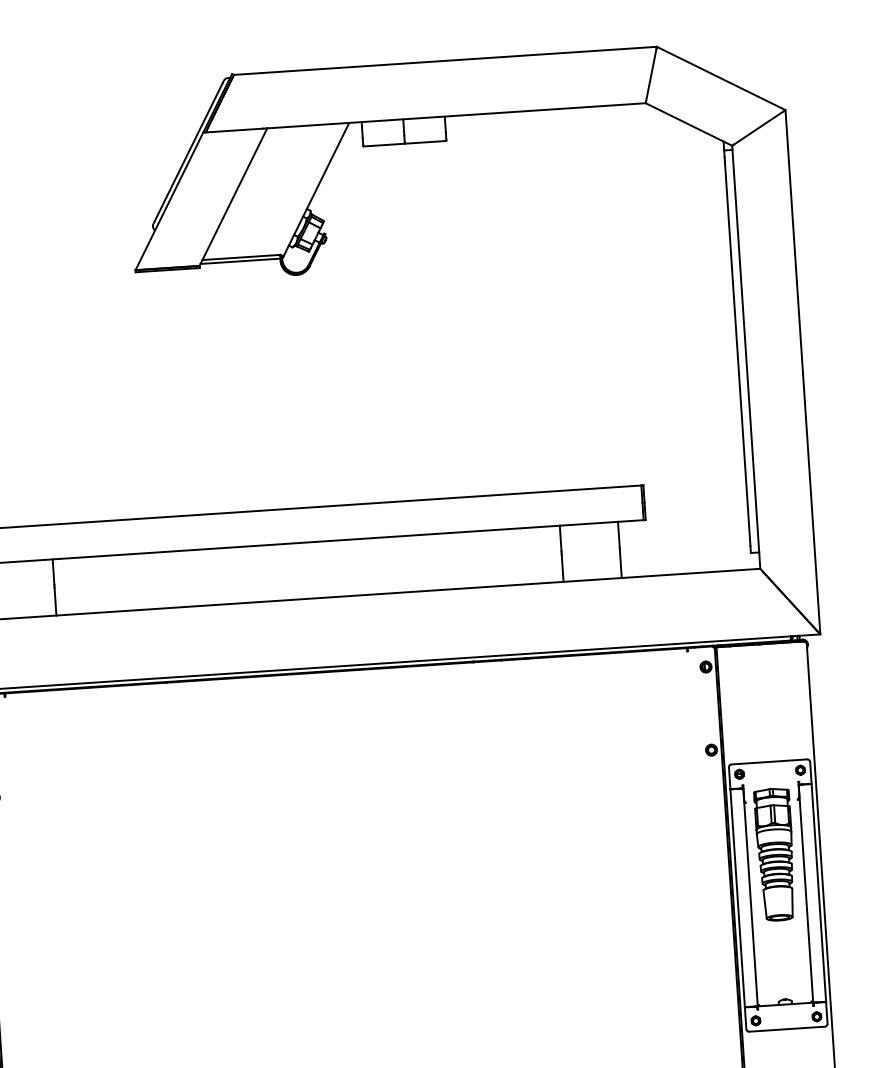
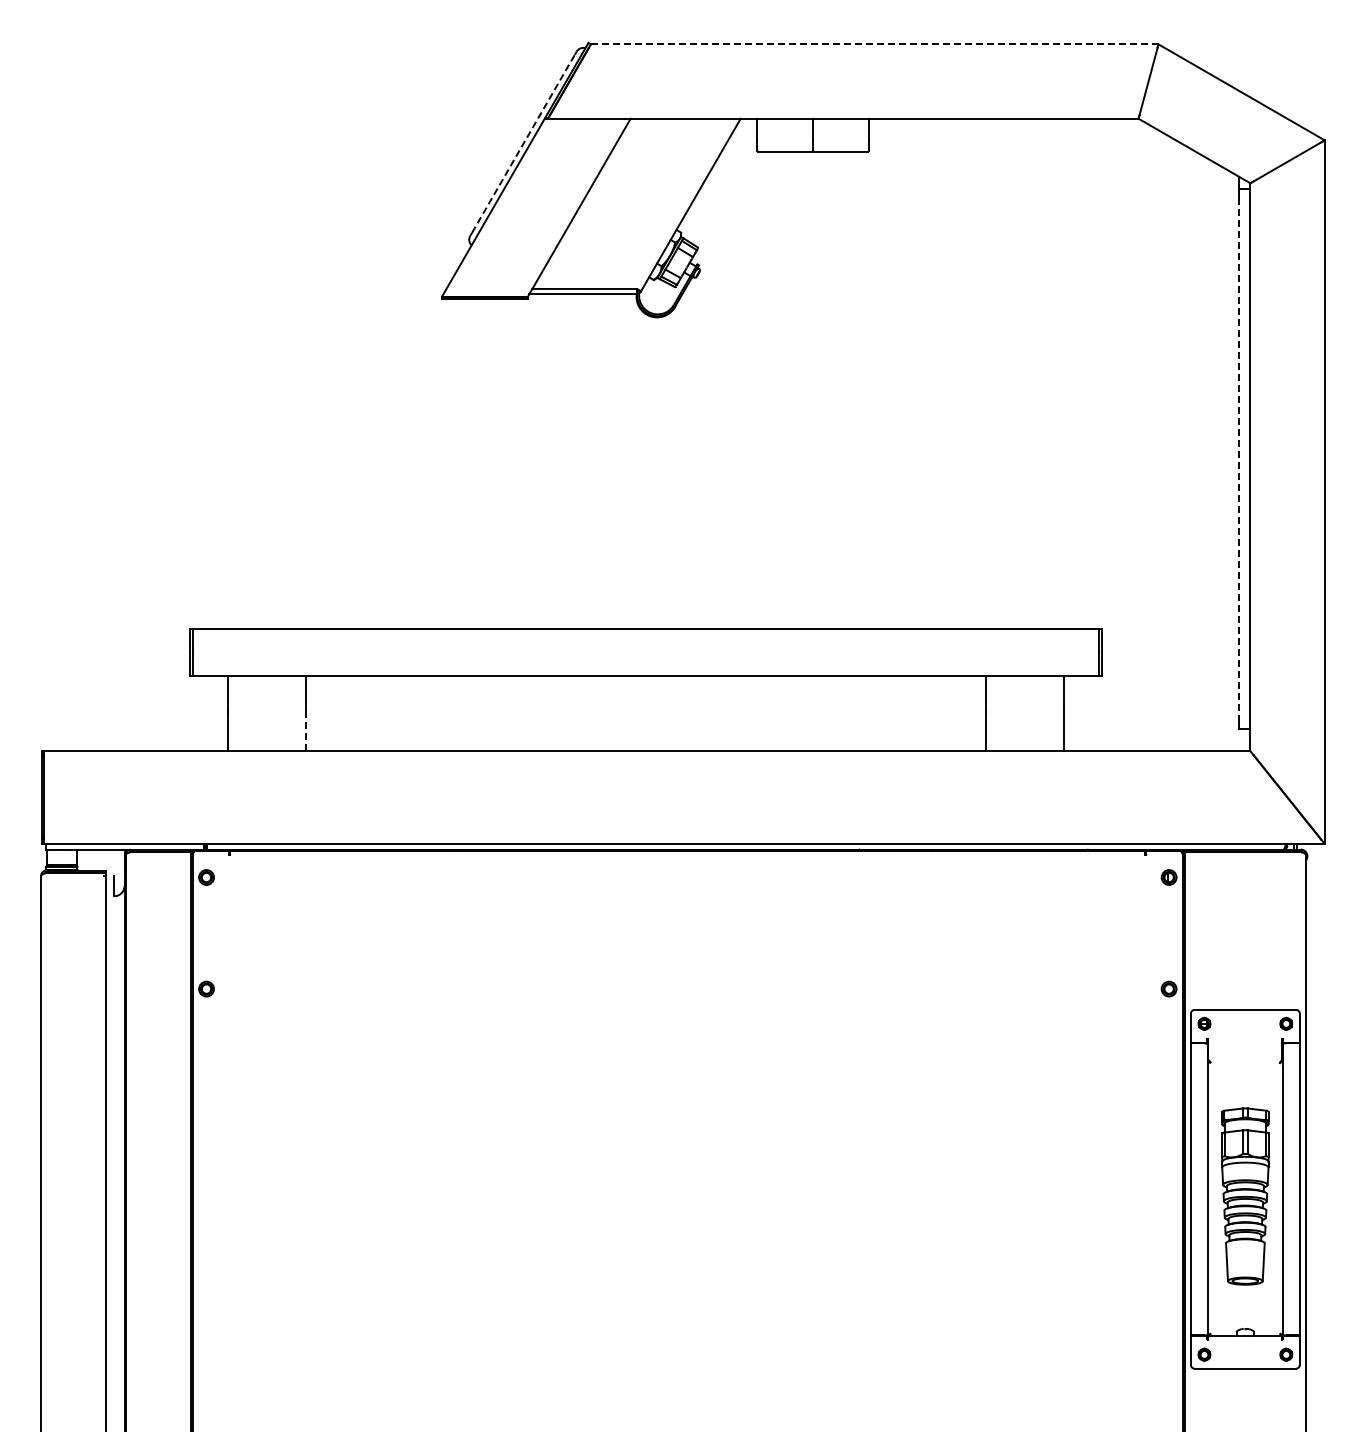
line: (445, 60) -> (874, 44), solid -> dashed
line: (188, 152) -> (523, 143), solid -> dashed
line: (737, 351) -> (1239, 458), solid -> dashed
line: (55, 601) -> (305, 732), solid -> dashed
part: (775, 854) -> (1245, 1196), moved

